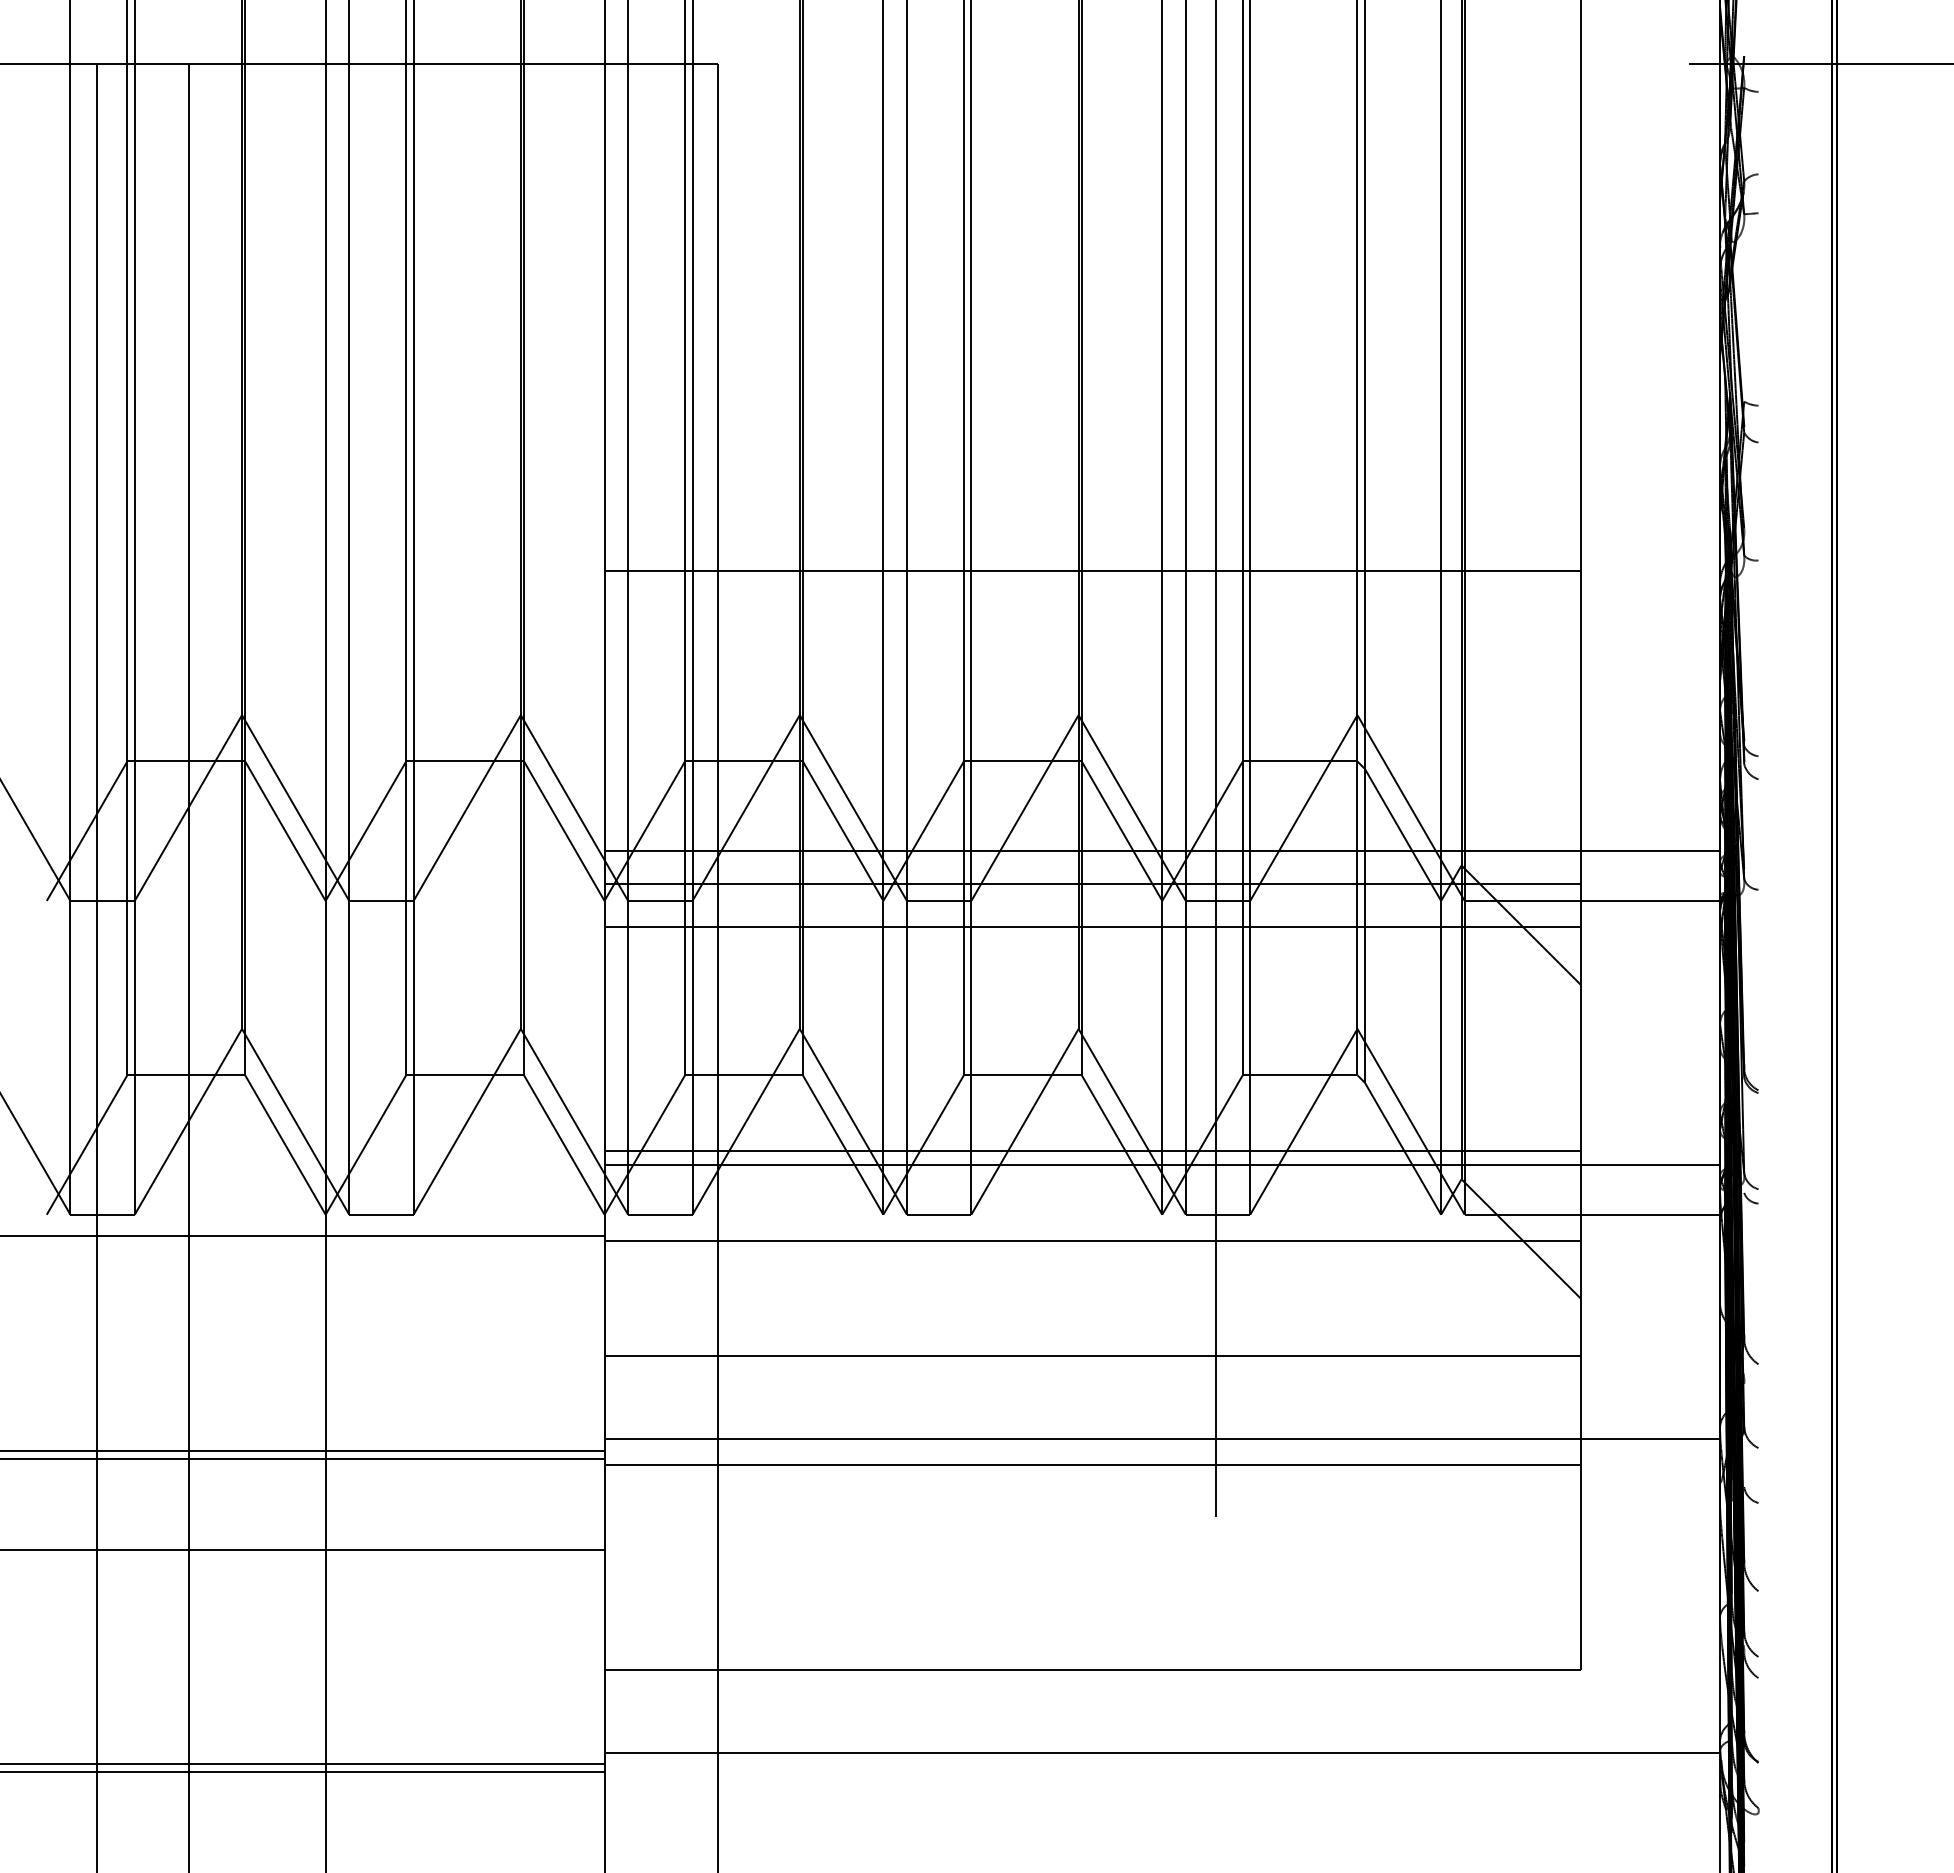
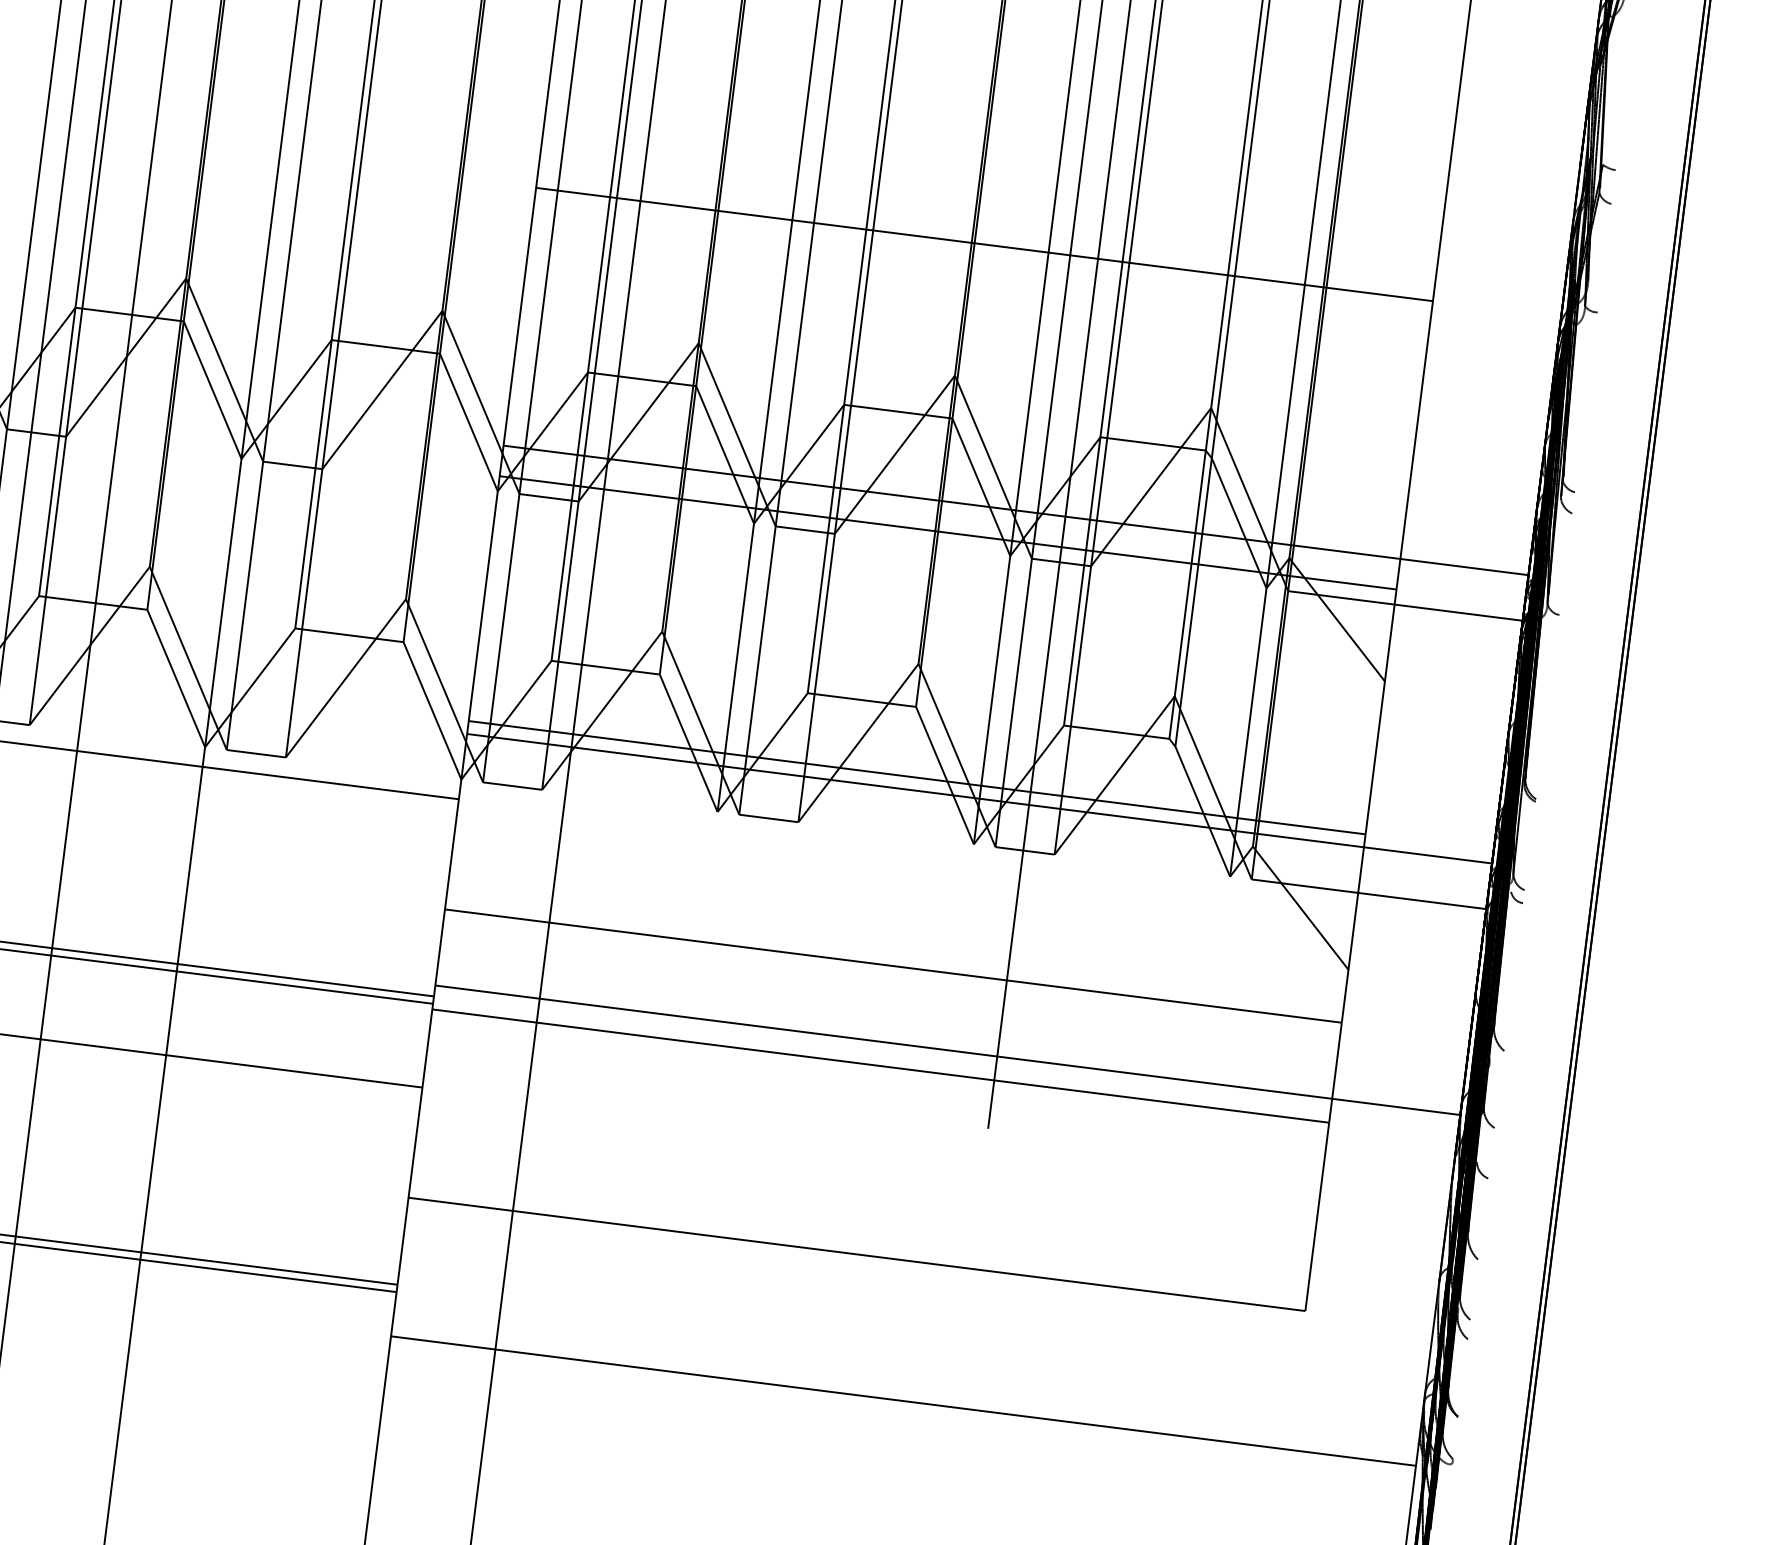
line: (1092, 926) -> (943, 571), removed
line: (1092, 1240) -> (906, 859), removed
line: (1162, 1752) -> (903, 1401), moved

